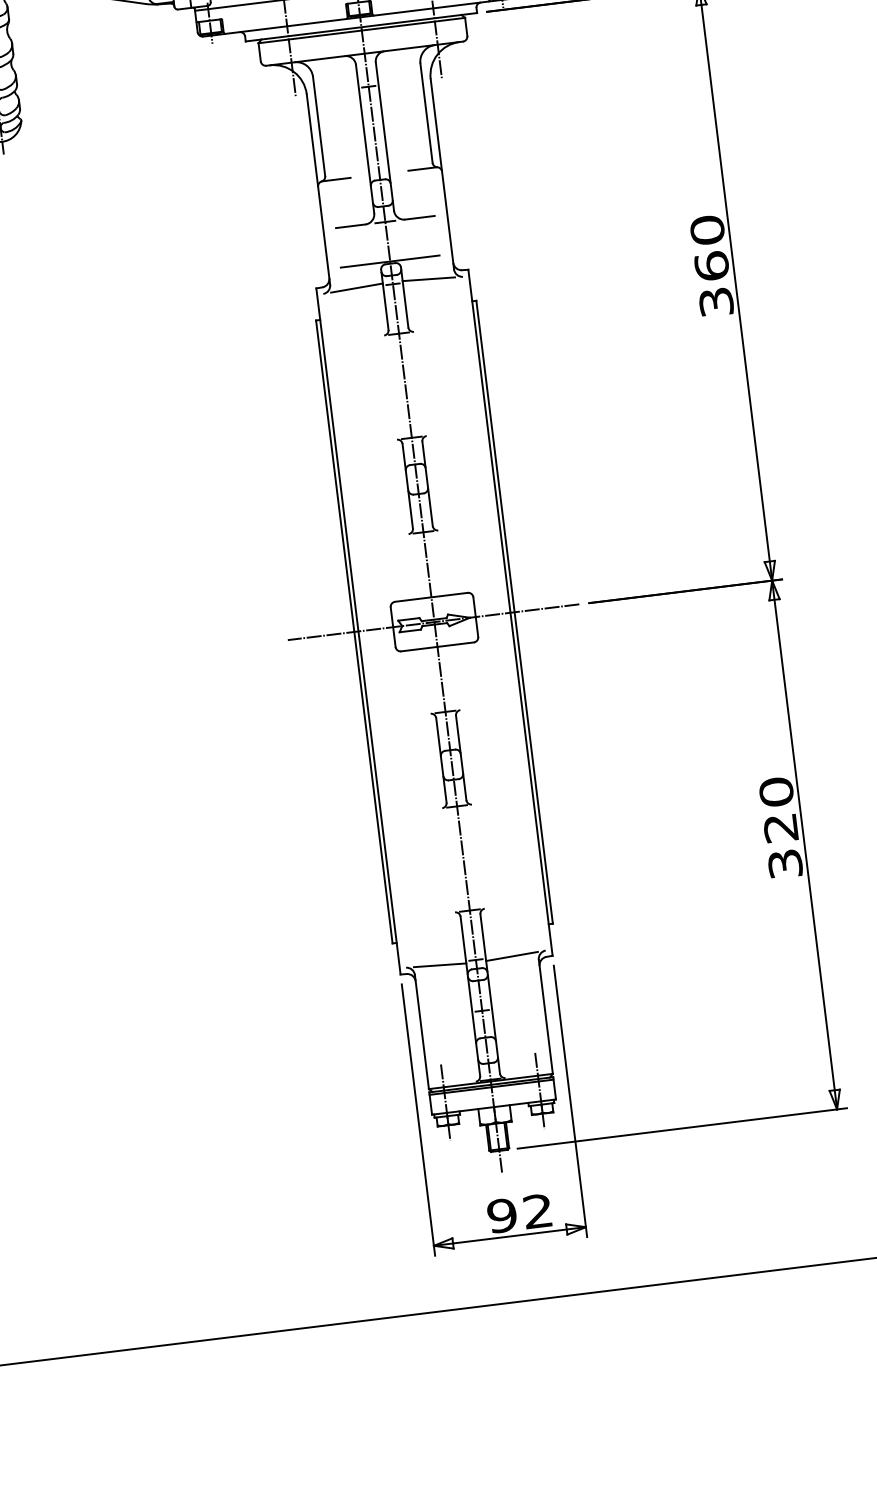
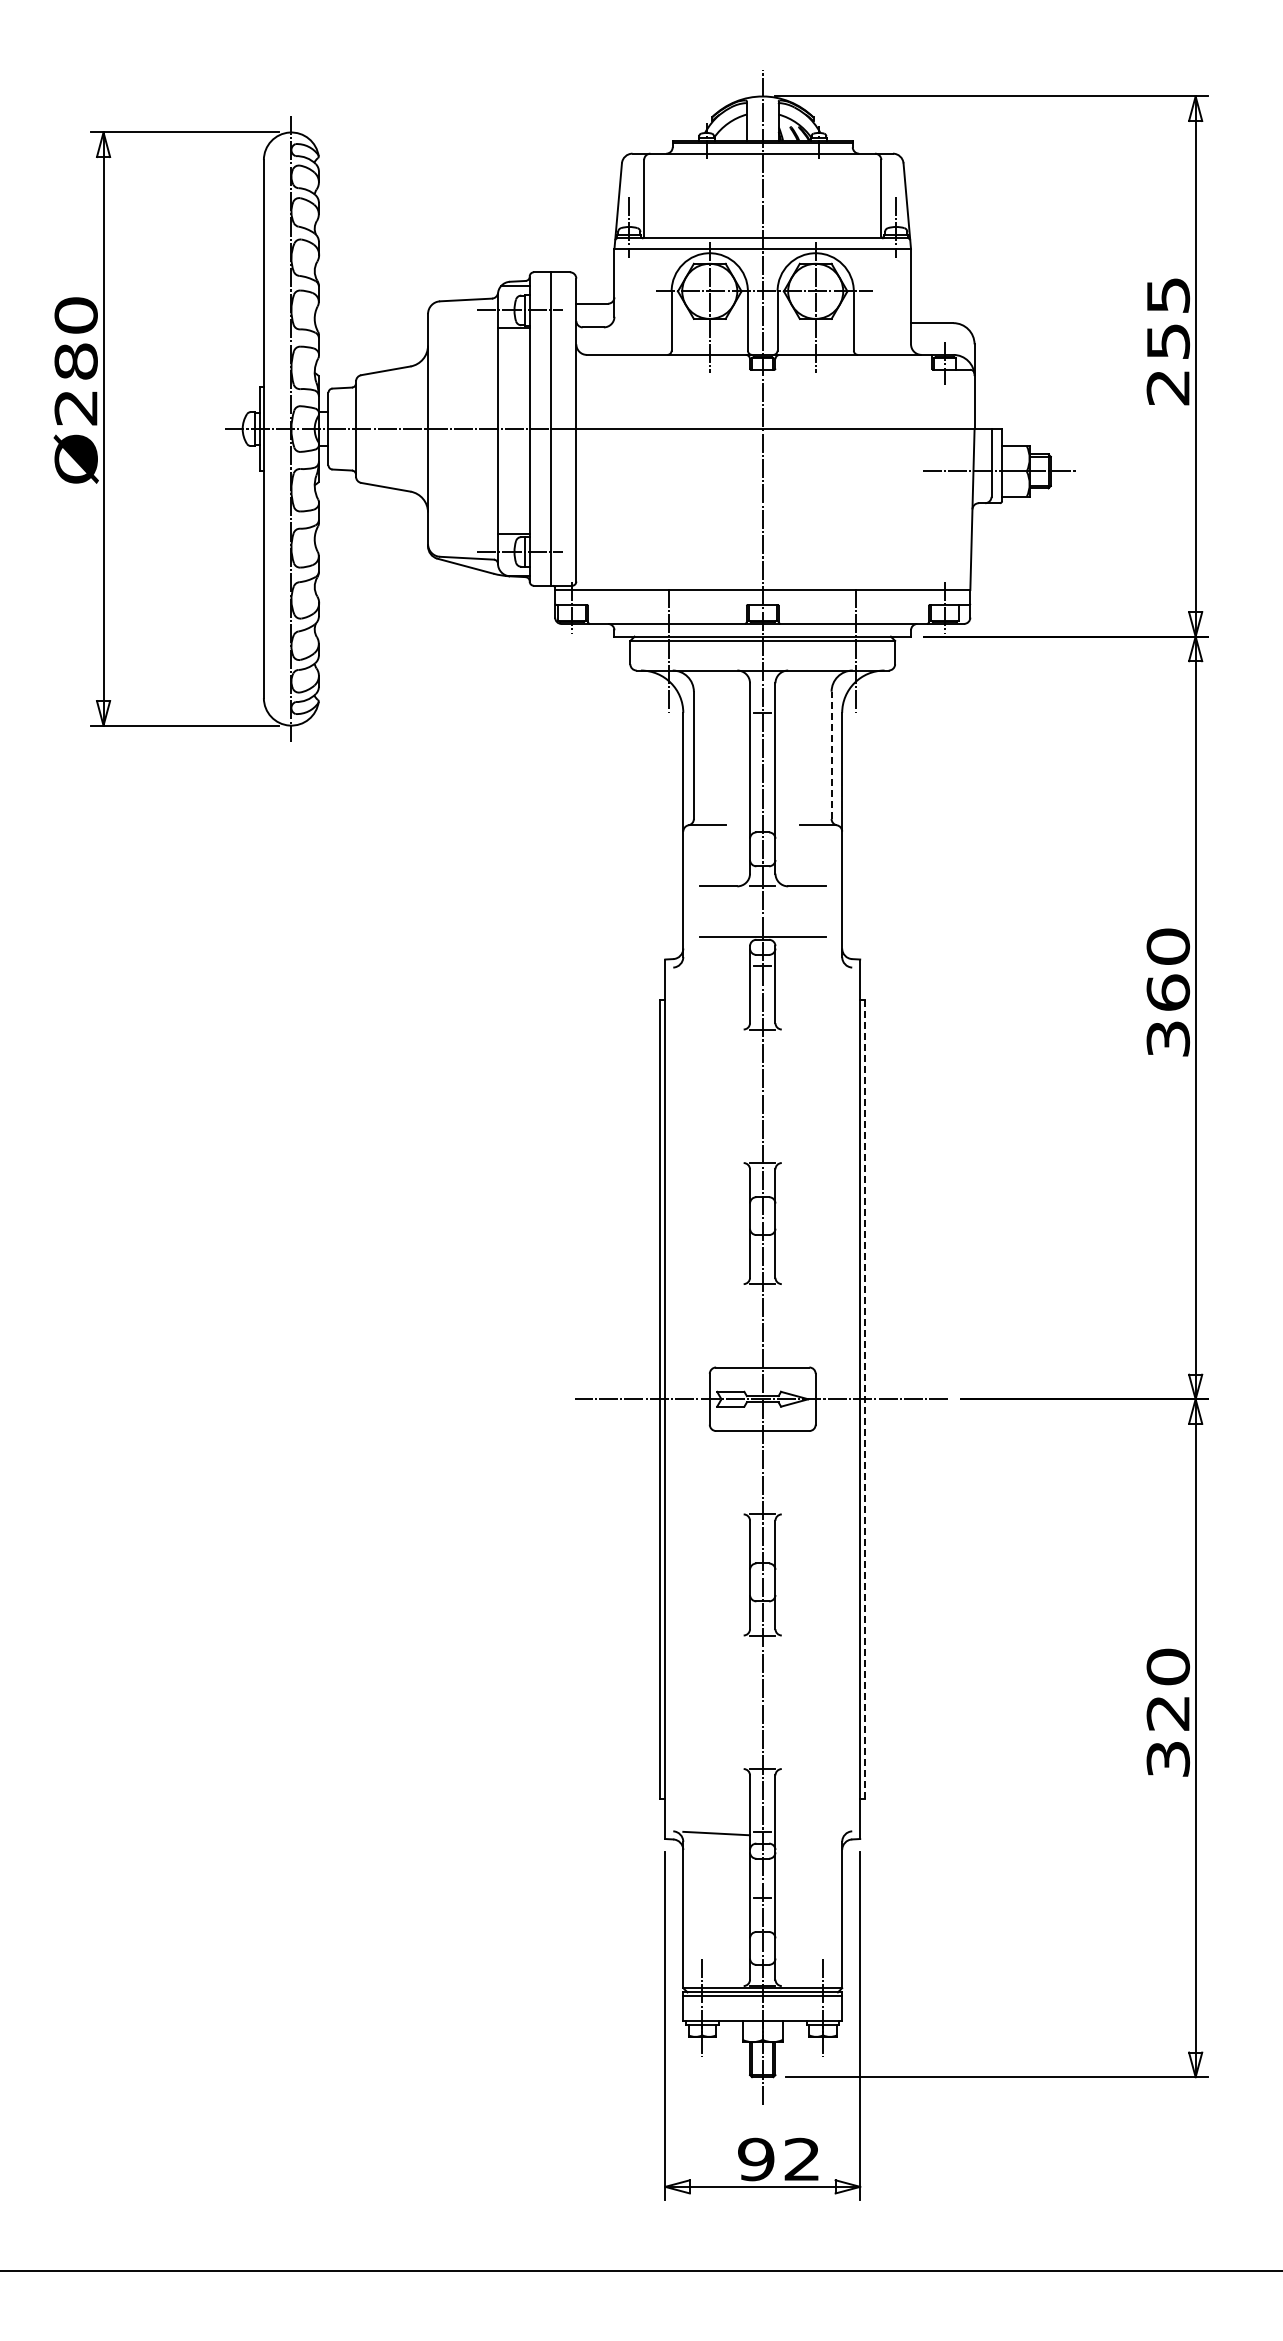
line: (426, 113) -> (831, 755), solid -> dashed
line: (428, 279) -> (808, 965), removed
line: (356, 288) -> (716, 965), removed
line: (514, 612) -> (865, 1399), solid -> dashed
line: (511, 956) -> (808, 1833), removed

